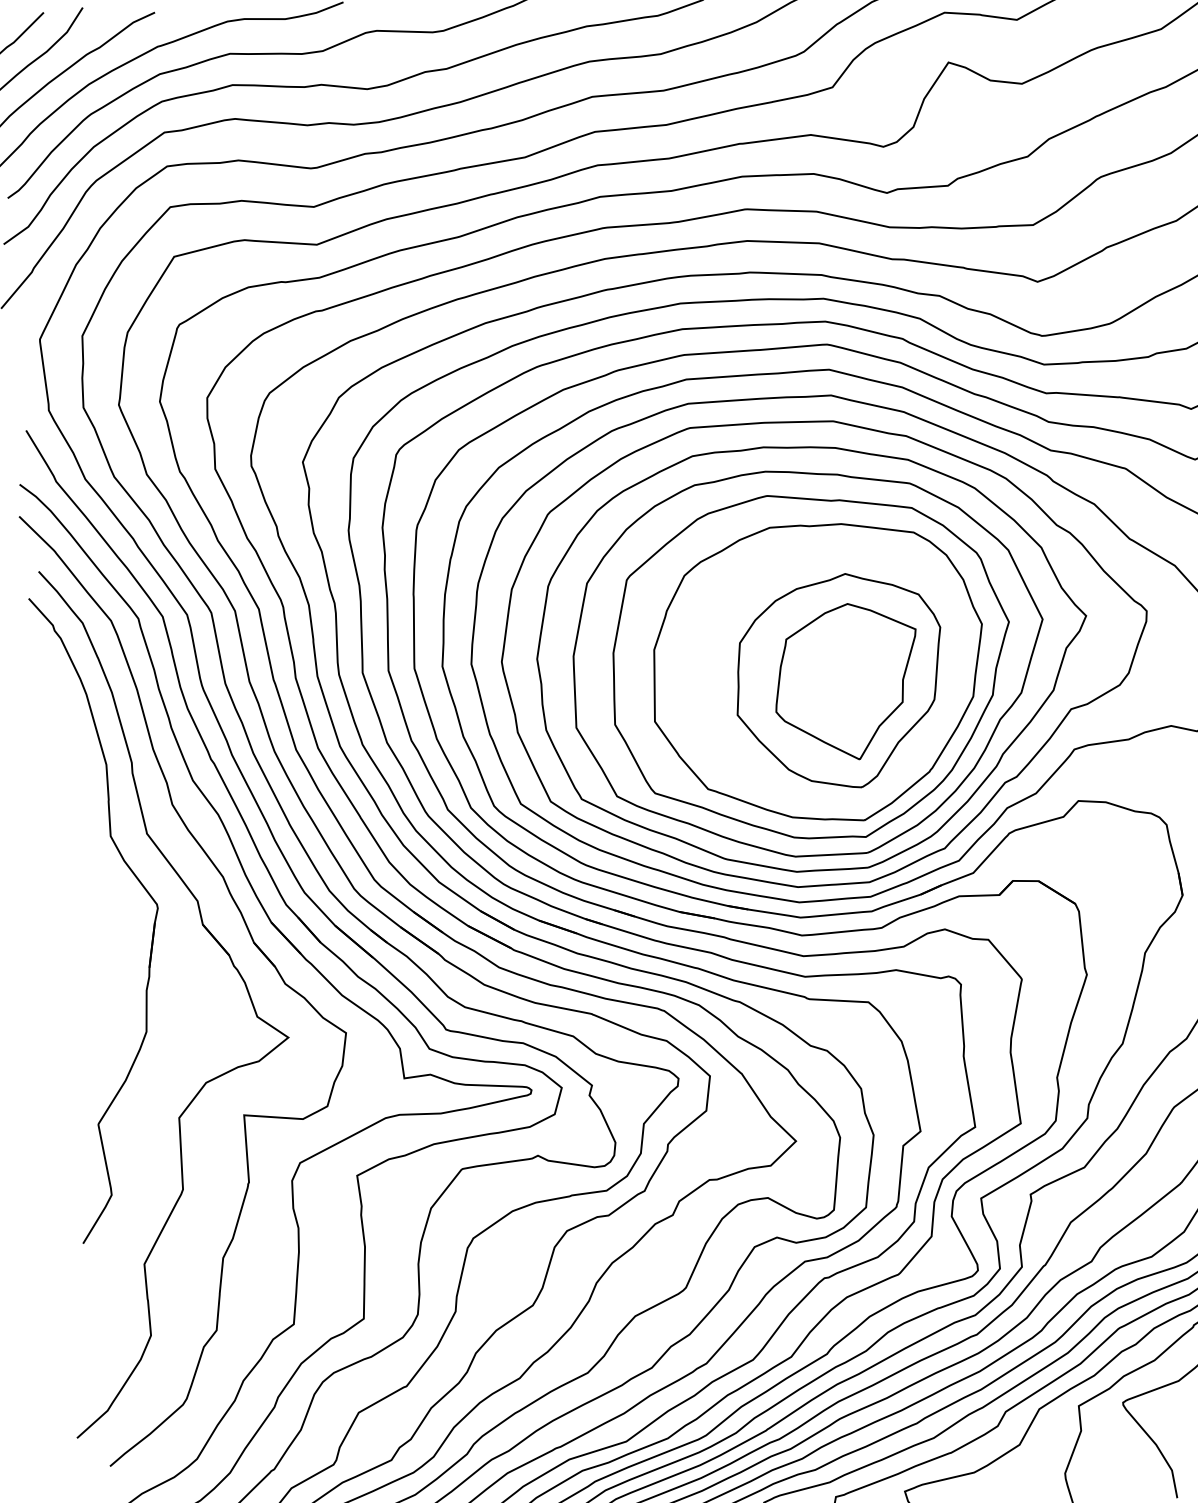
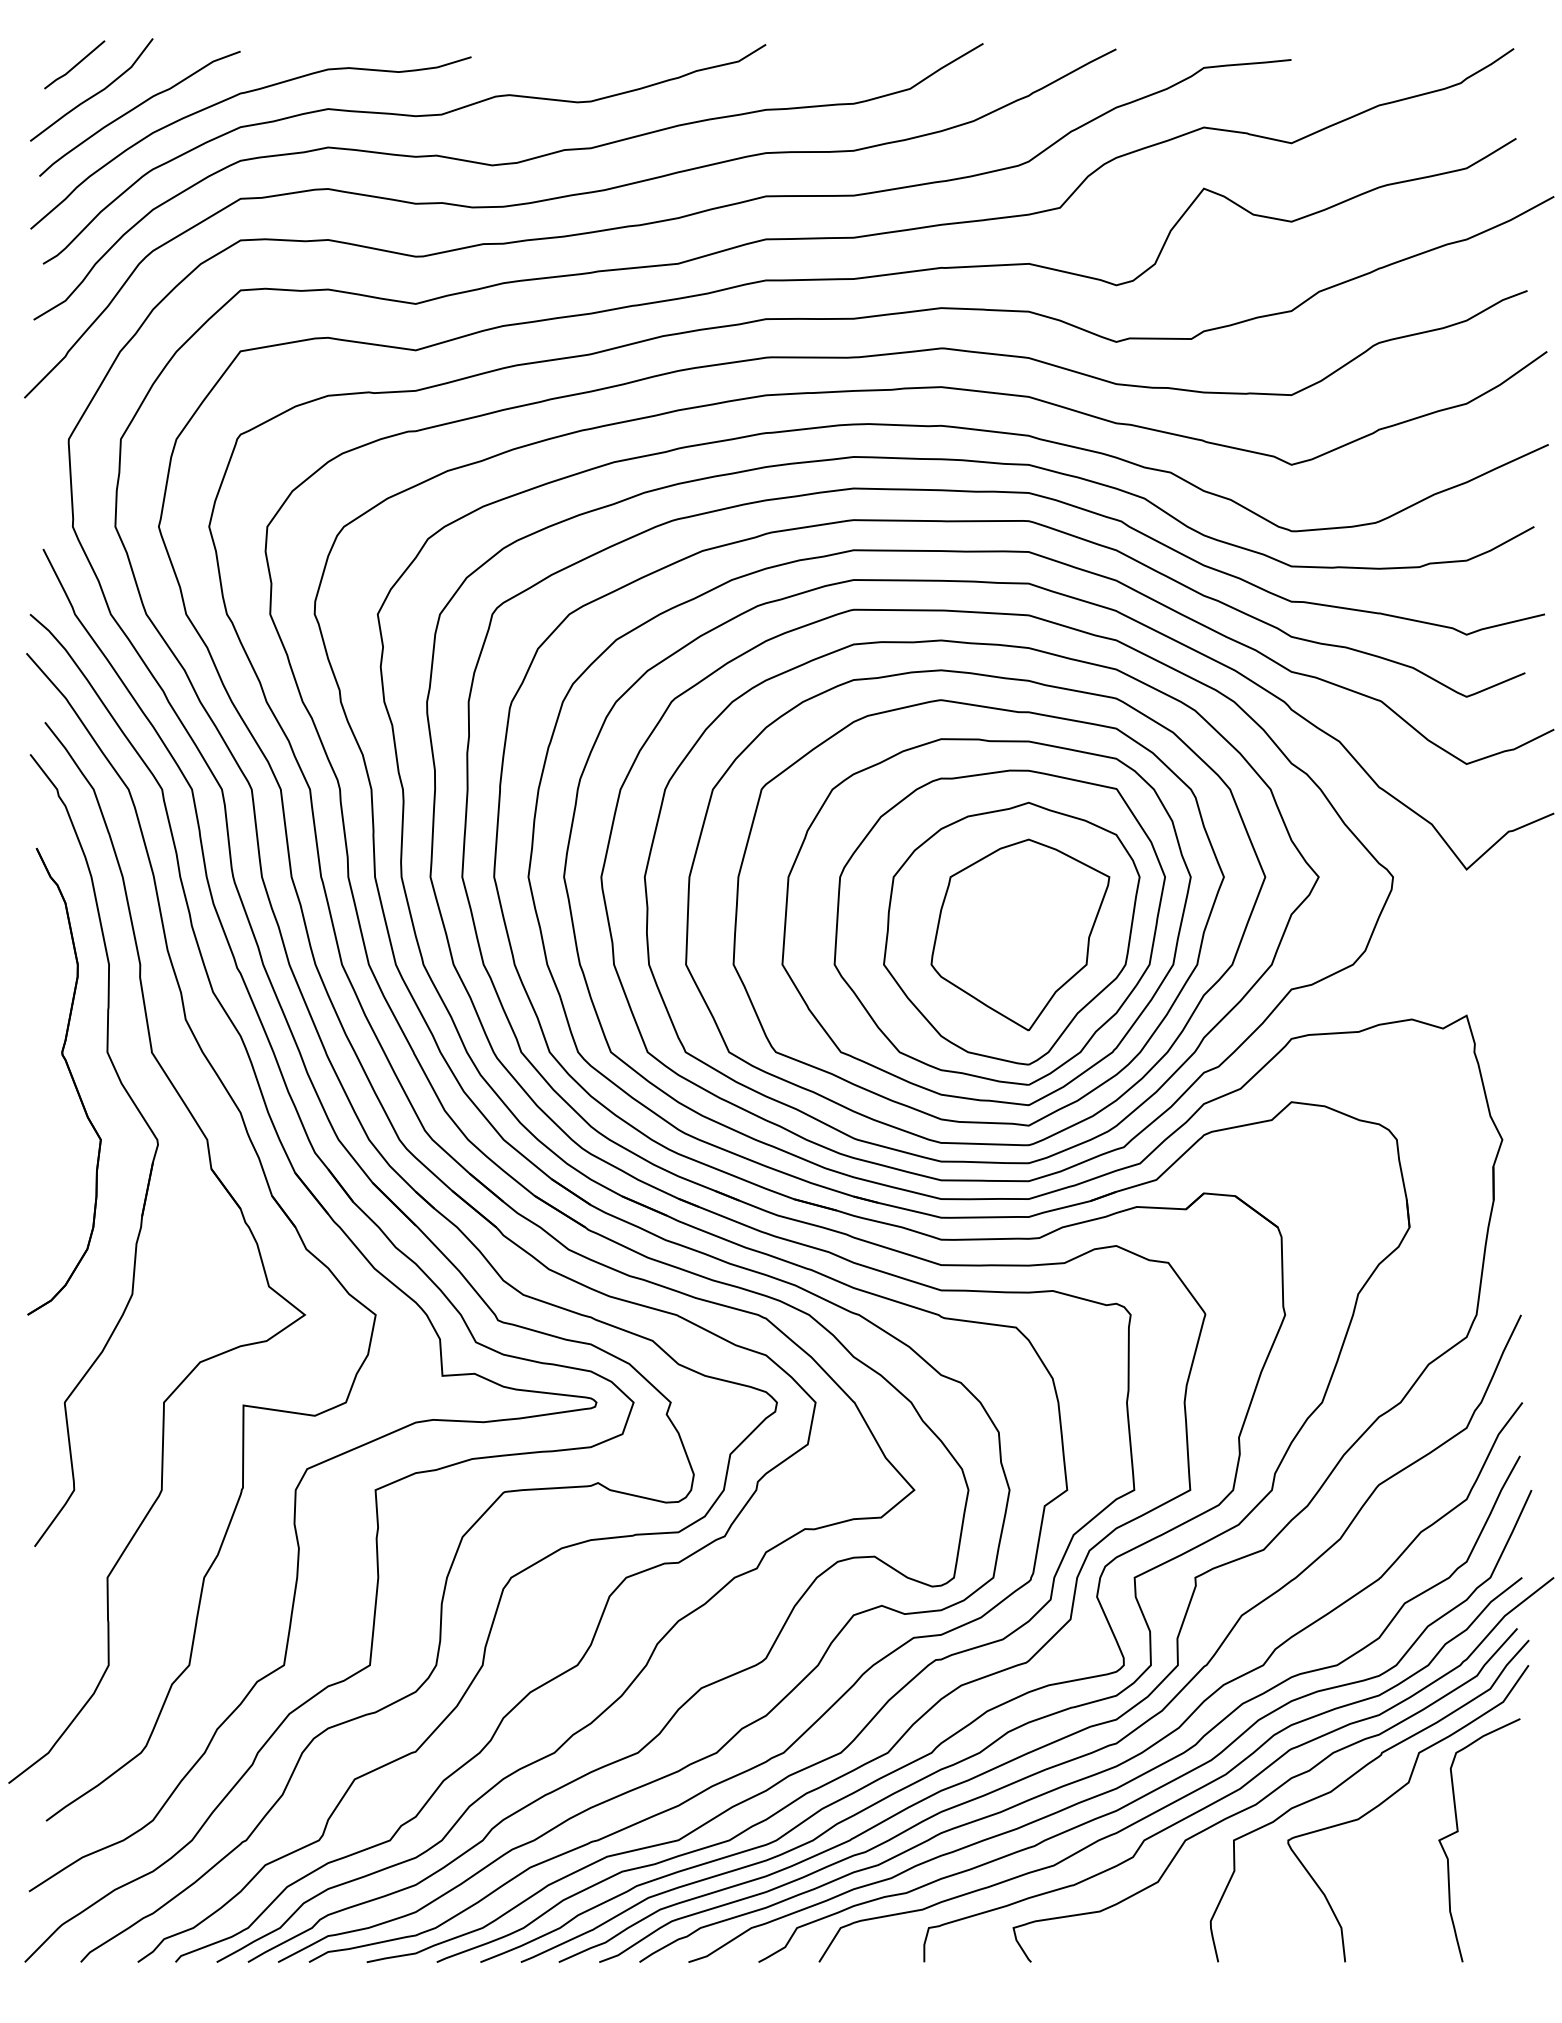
part: (829, 677) -> (999, 927), added
part: (83, 859) -> (71, 1078), added

